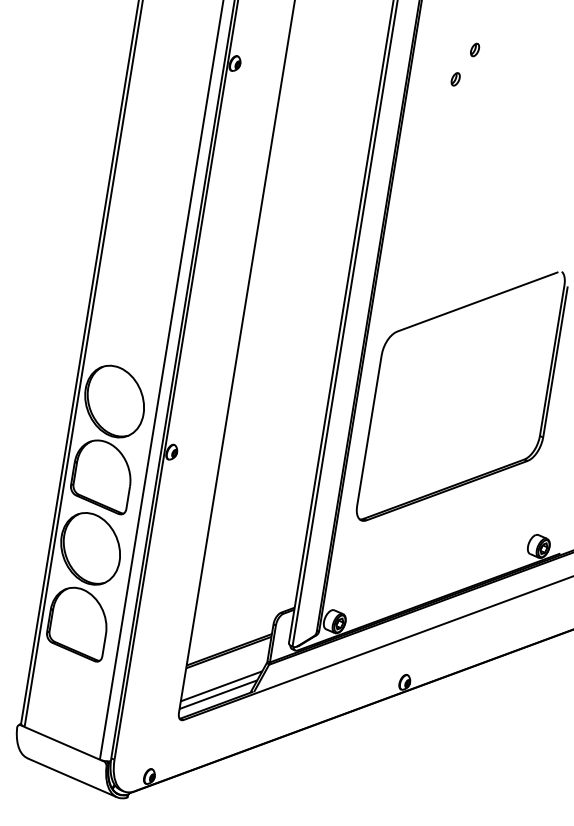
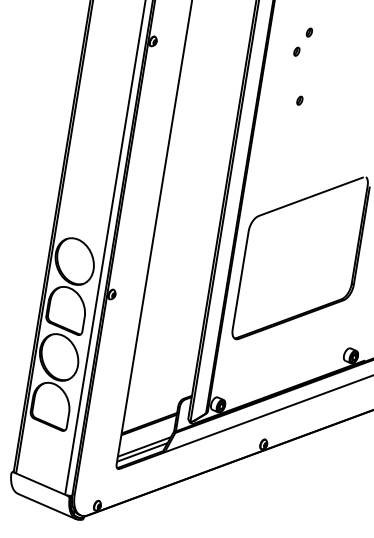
part: (459, 154) -> (299, 100), added

